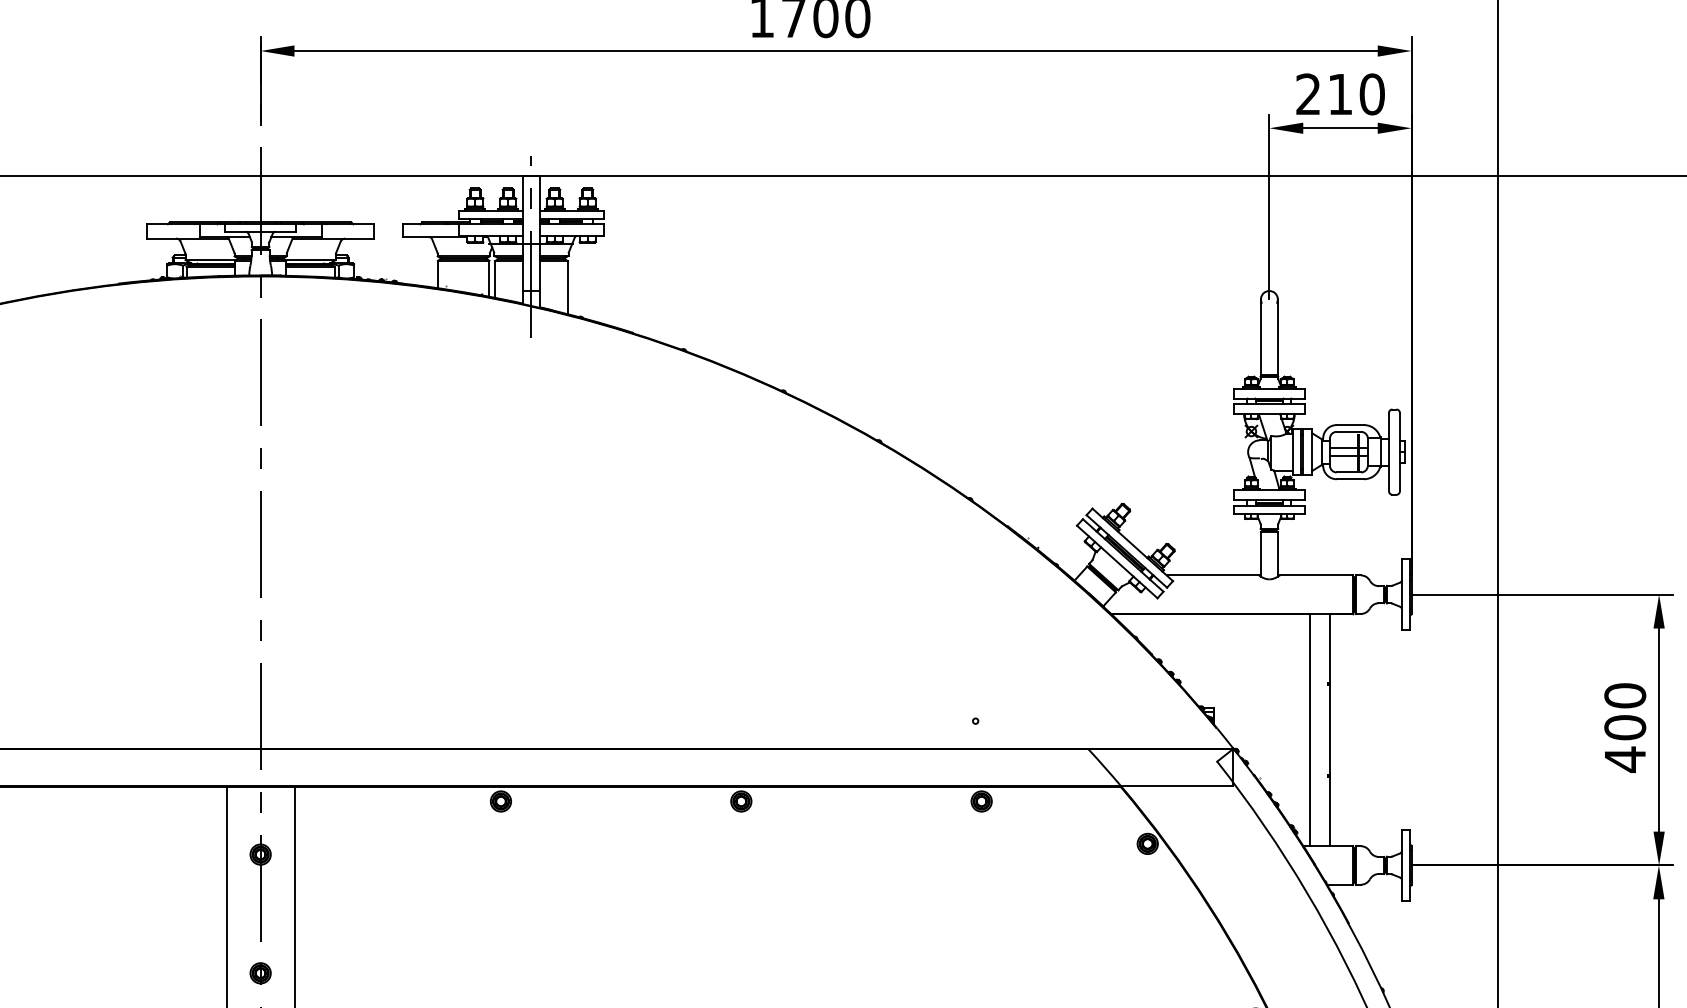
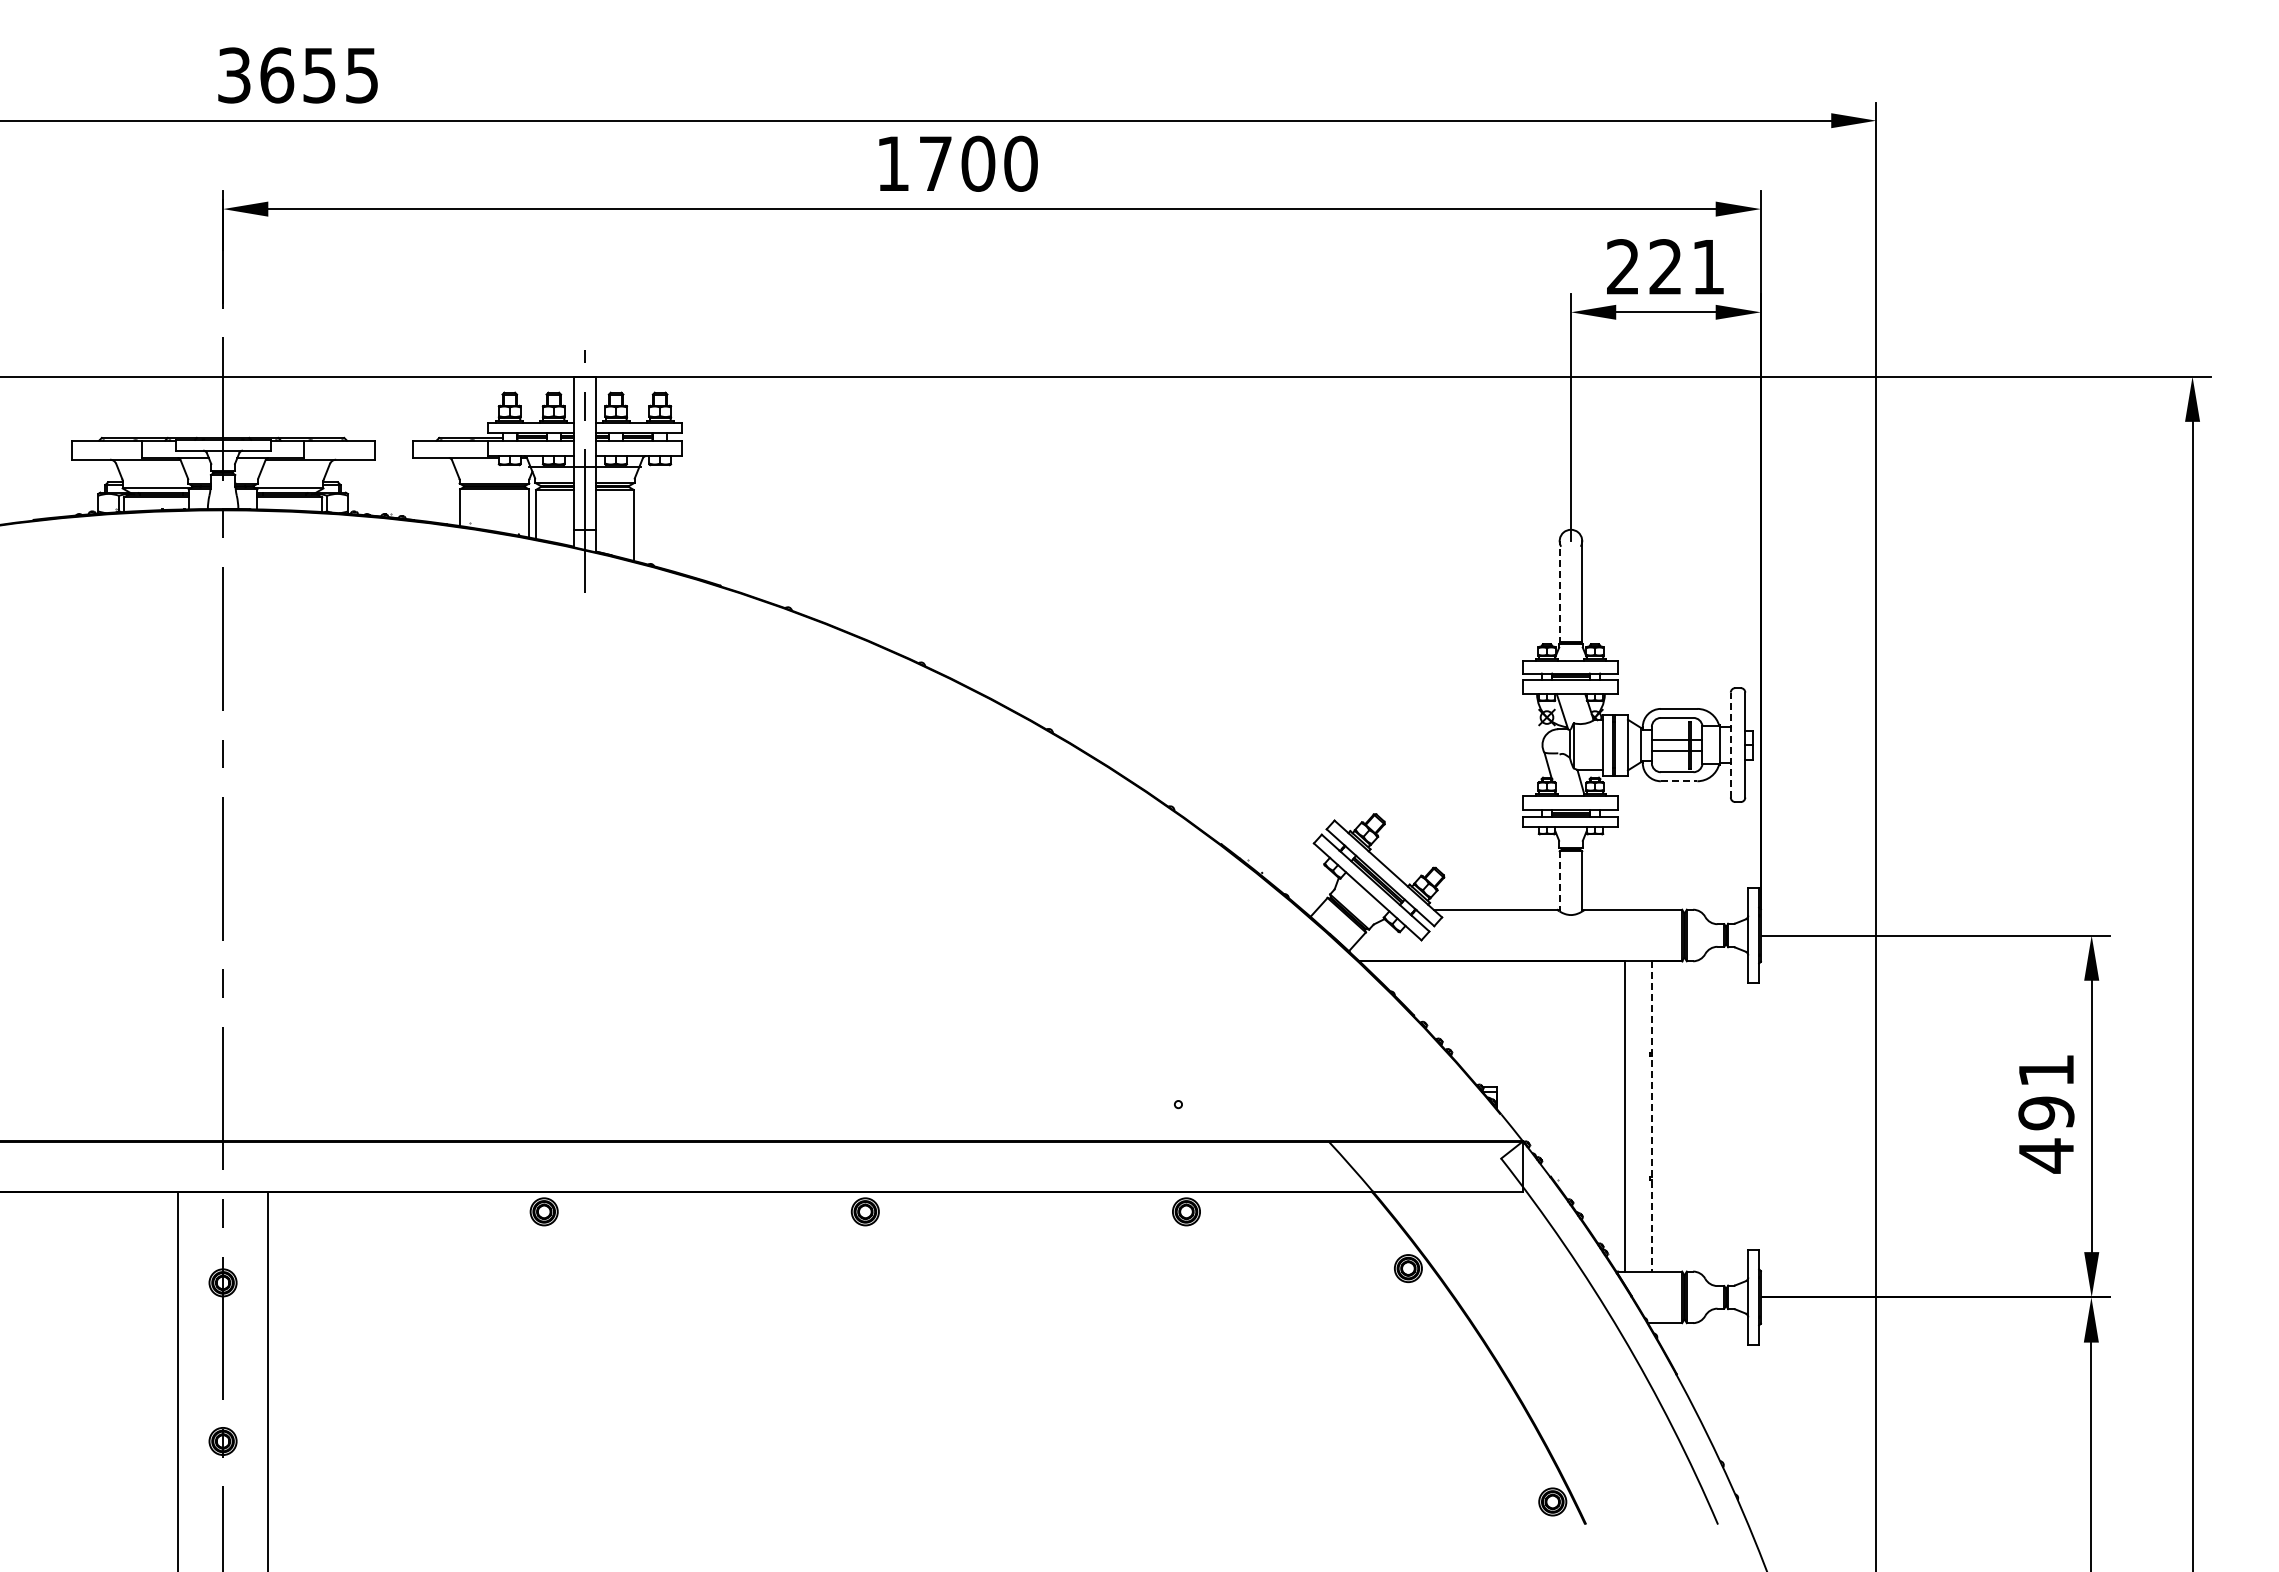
text: (1356, 94) -> (1687, 267), 210 -> 221
line: (1260, 337) -> (1559, 592), solid -> dashed
line: (1388, 451) -> (1730, 744), solid -> dashed
line: (1350, 479) -> (1679, 781), solid -> dashed
line: (1260, 554) -> (1559, 881), solid -> dashed
text: (1625, 711) -> (2046, 1091), 400 -> 491
line: (1330, 730) -> (1652, 1116), solid -> dashed

